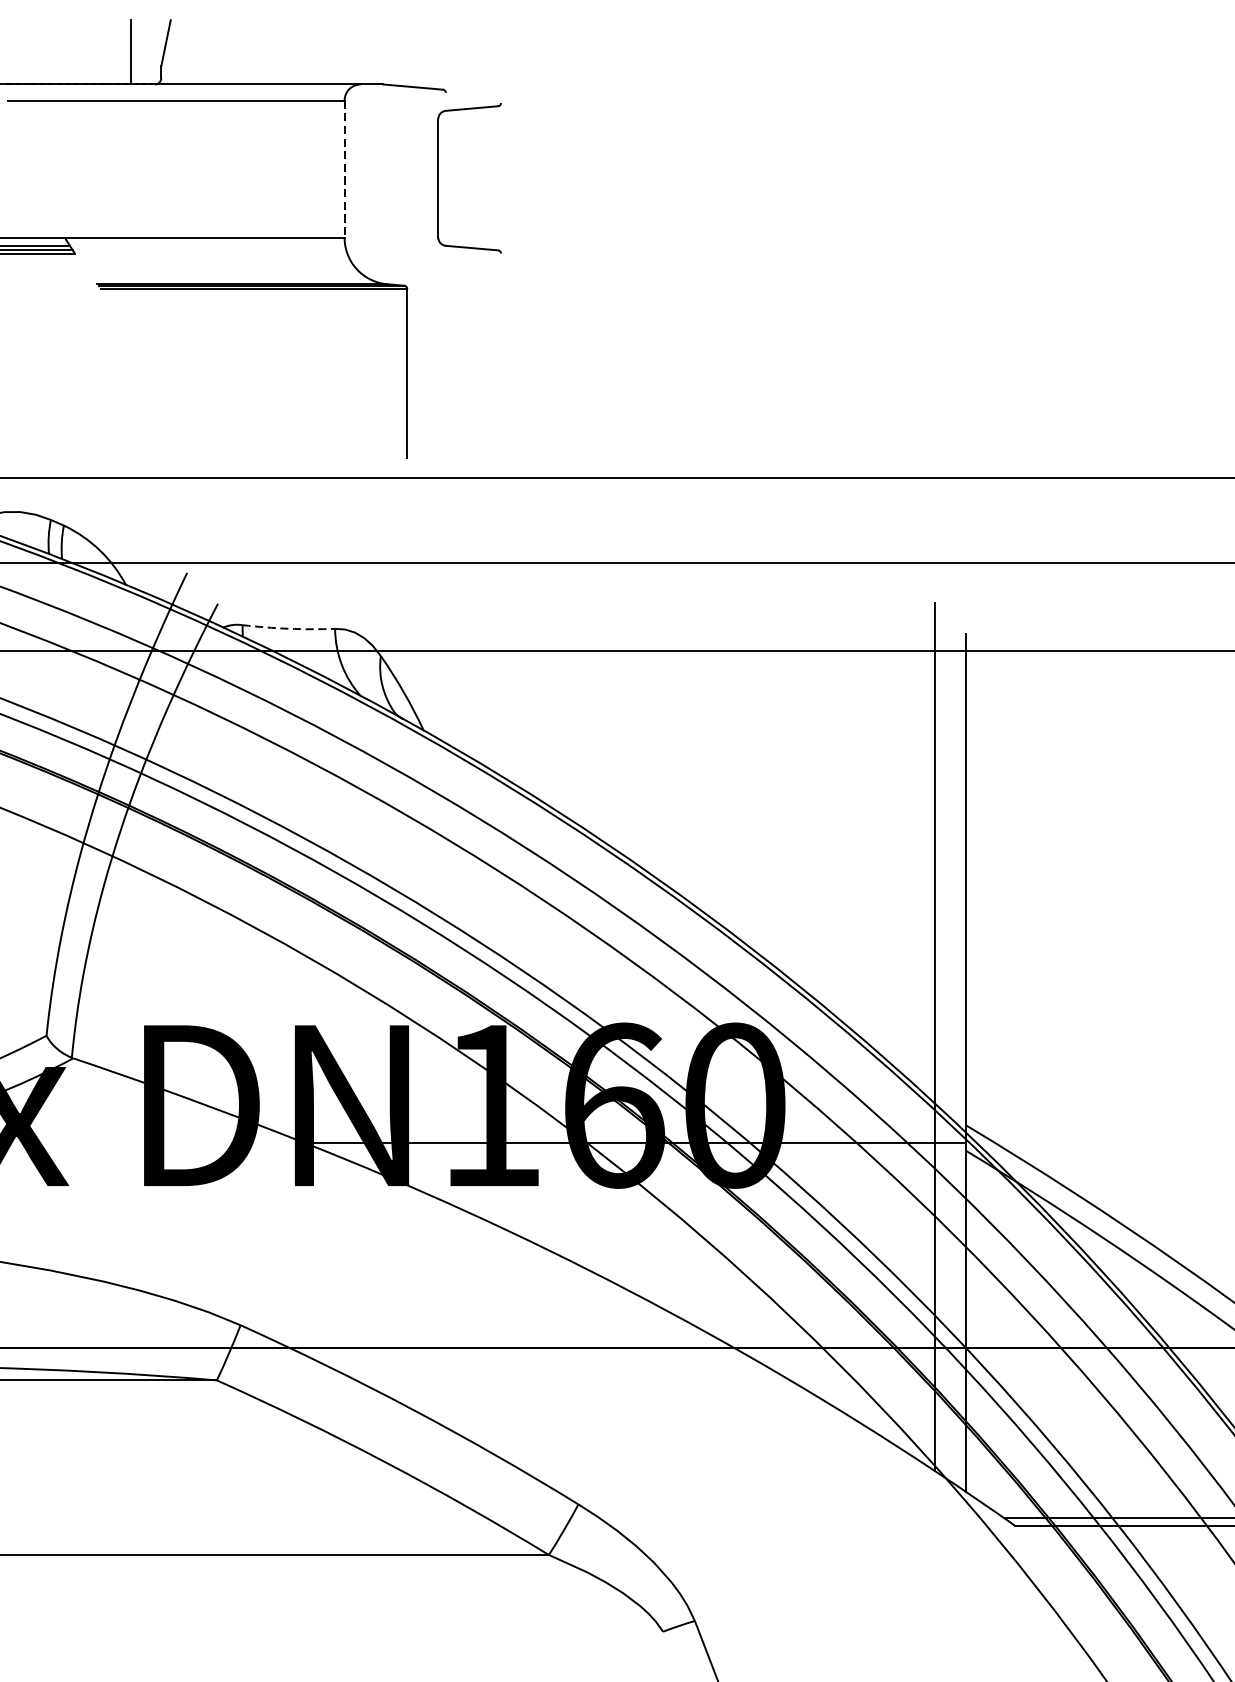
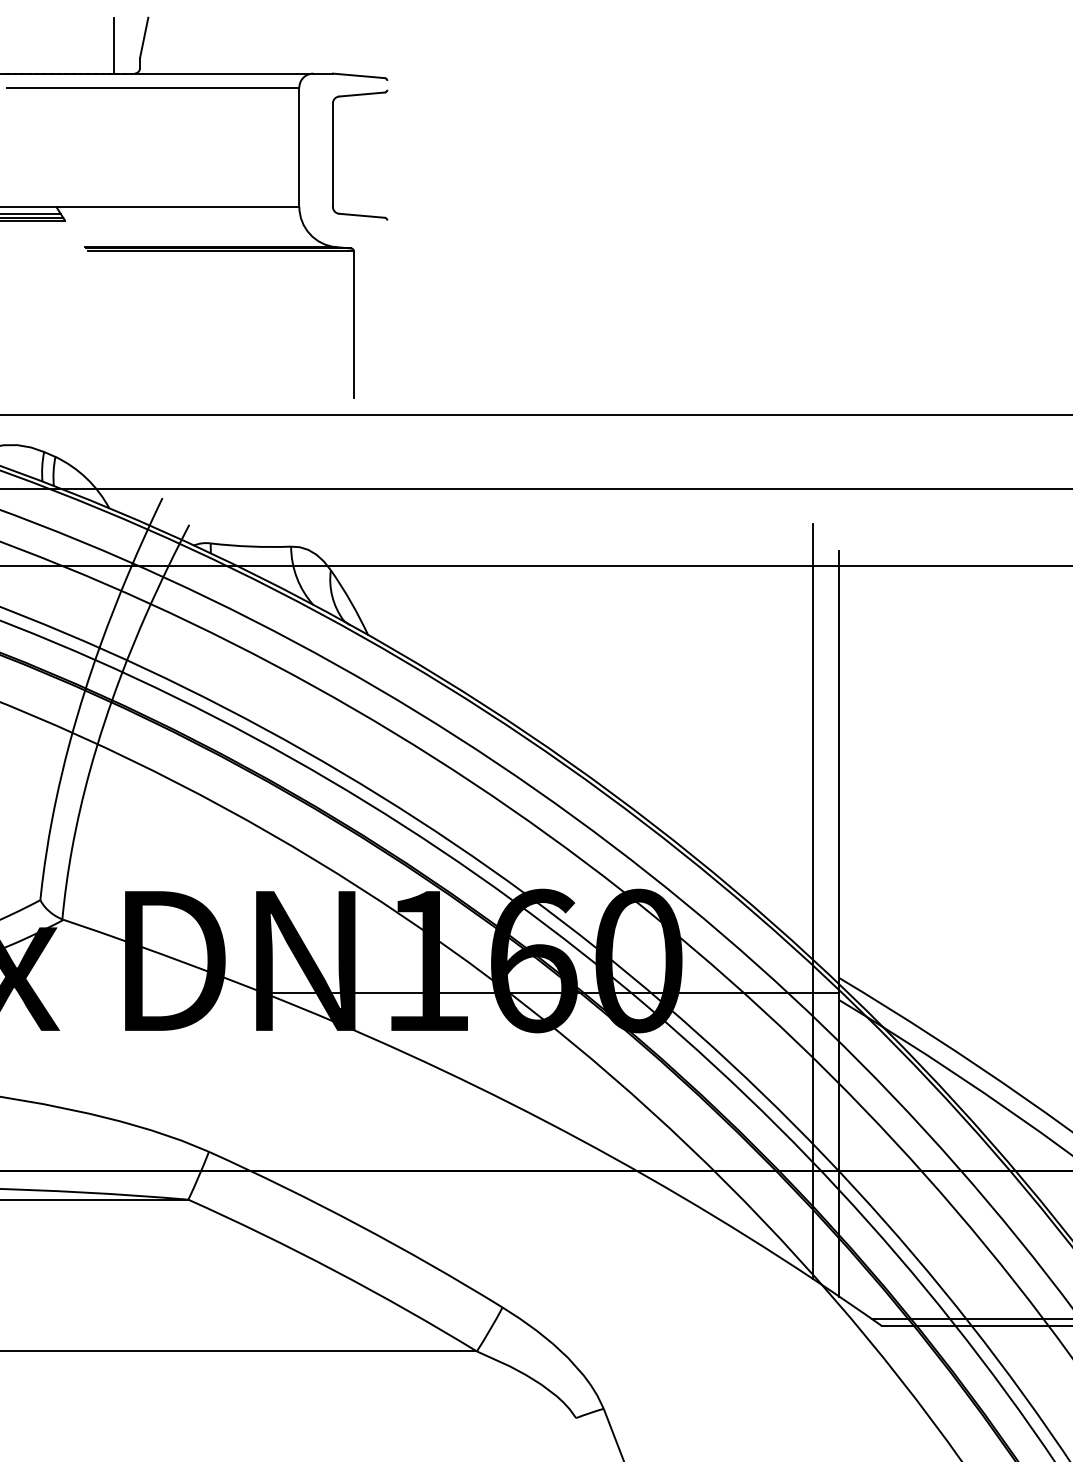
line: (344, 169) -> (299, 147), dashed -> solid
part: (439, 177) -> (333, 154), moved
arc: (288, 628) -> (250, 546), dashed -> solid

